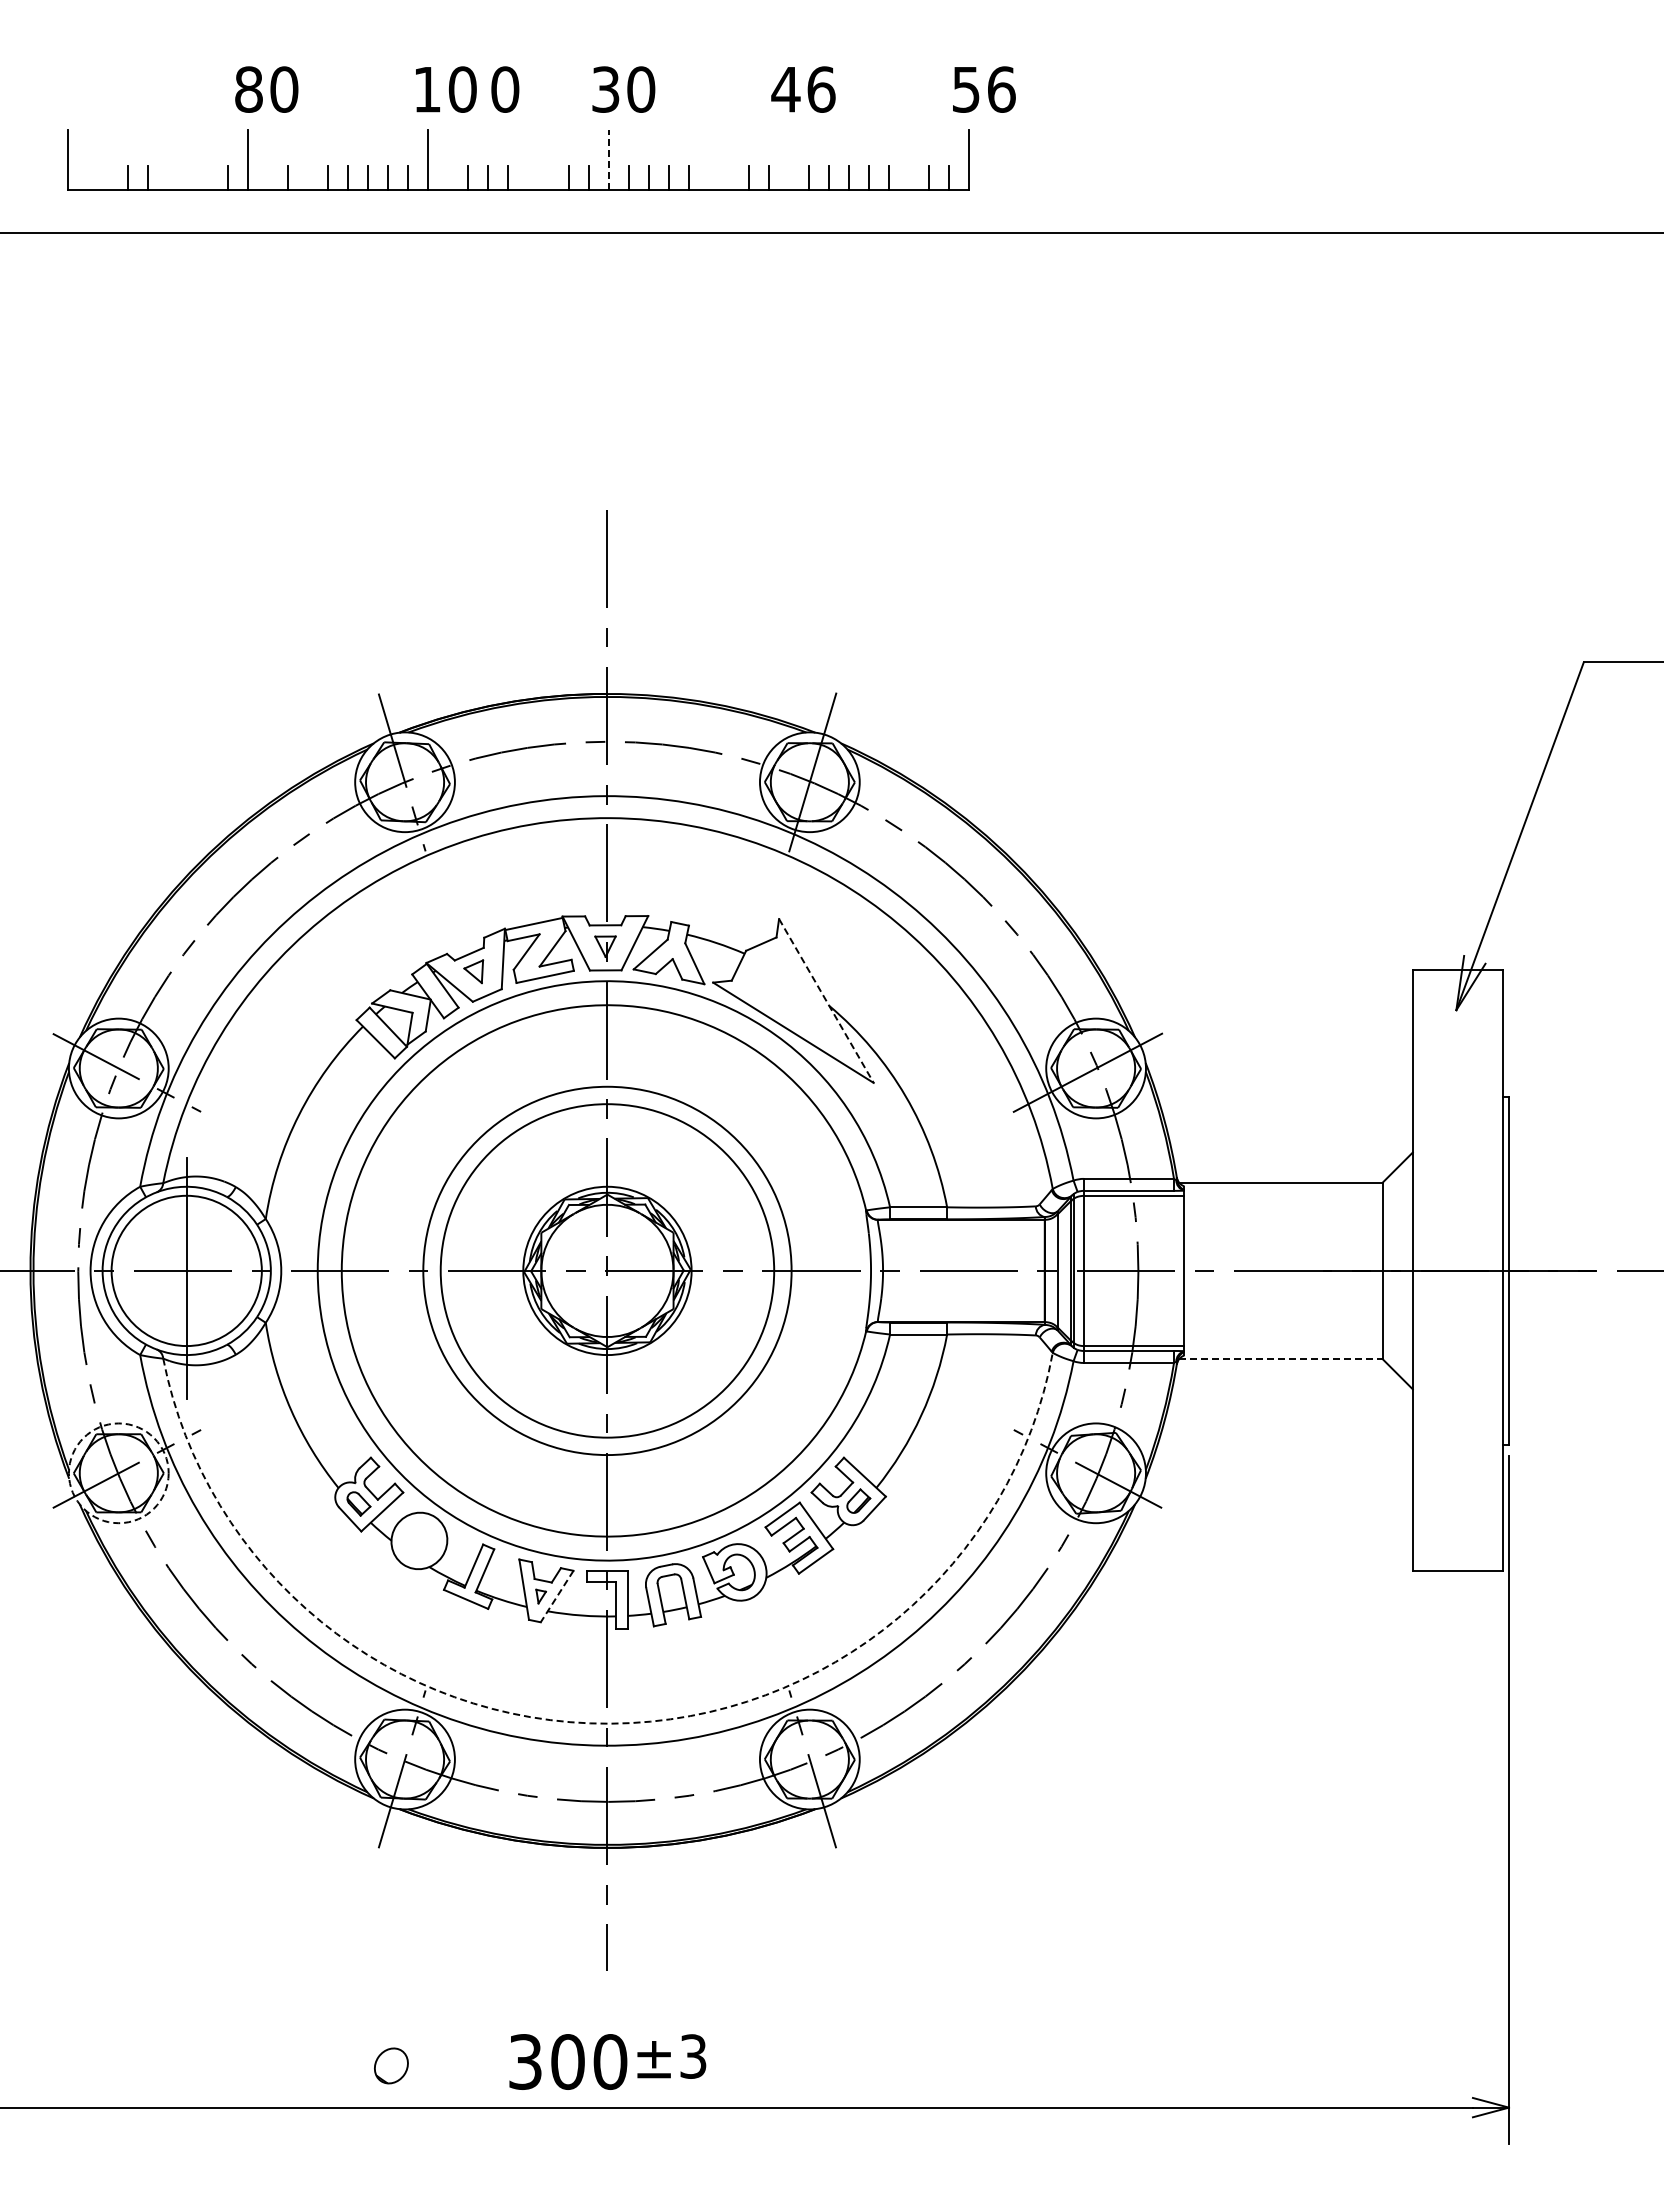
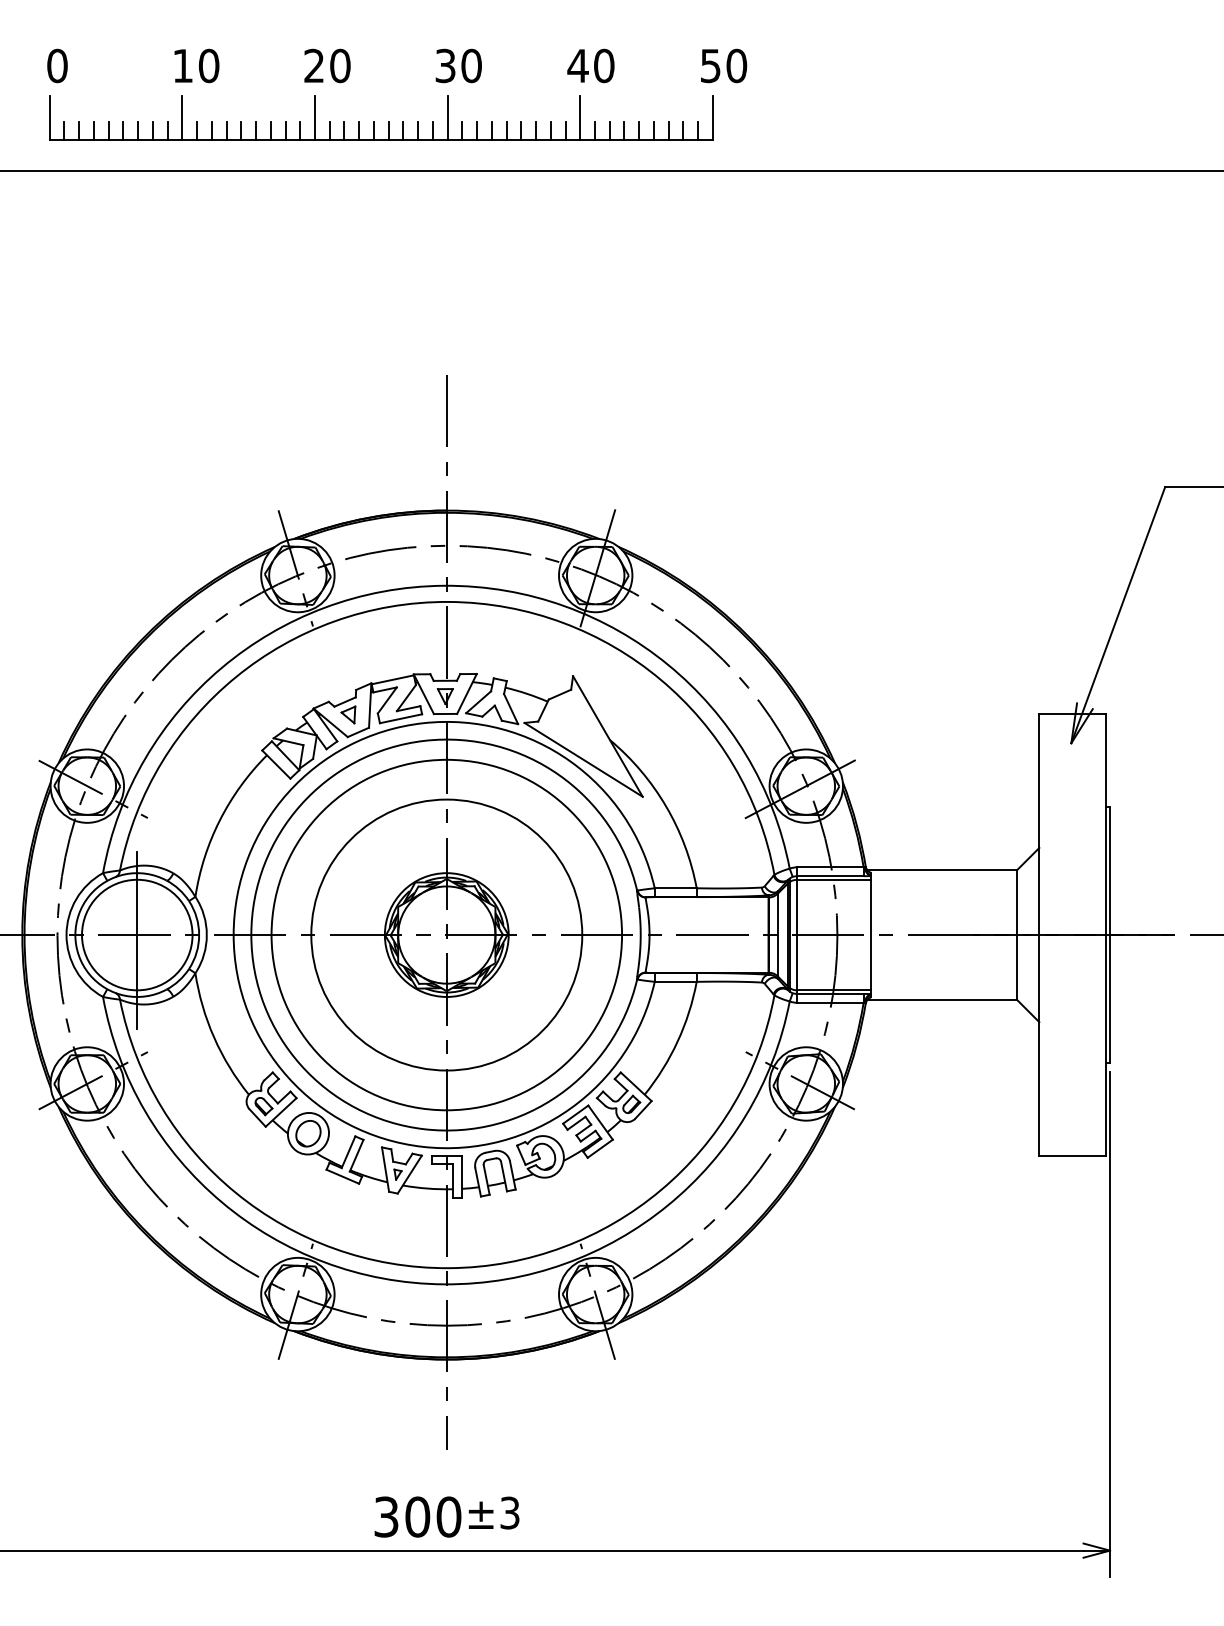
text: (248, 89) -> (182, 65), 80 -> 10
text: (426, 89) -> (313, 65), 10 -> 20
text: (505, 89) -> (57, 65), moved
text: (821, 89) -> (604, 65), 46 -> 40
text: (1001, 89) -> (736, 65), 56 -> 50
line: (608, 159) -> (447, 117), dashed -> solid
line: (788, 160) -> (579, 118), added
line: (87, 178) -> (64, 131), added
line: (107, 178) -> (78, 131), added
line: (167, 178) -> (123, 131), added
line: (187, 178) -> (137, 131), added
line: (207, 178) -> (152, 131), added
line: (268, 178) -> (197, 131), added
line: (308, 178) -> (226, 131), added
line: (448, 178) -> (329, 131), added
line: (528, 178) -> (388, 131), added
line: (548, 178) -> (403, 131), added
line: (708, 178) -> (521, 131), added
line: (728, 178) -> (535, 131), added
line: (909, 178) -> (669, 131), added
line: (826, 1000) -> (607, 736), dashed -> solid
circle: (607, 1270) -> (446, 934), size x1.43
line: (1281, 1359) -> (942, 1000), dashed -> solid
circle: (118, 1473) -> (87, 1084), dashed -> solid
line: (557, 1596) -> (410, 1174), dashed -> solid
arc: (610, 1723) -> (449, 1268), dashed -> solid
part: (391, 2065) -> (308, 1133), moved

